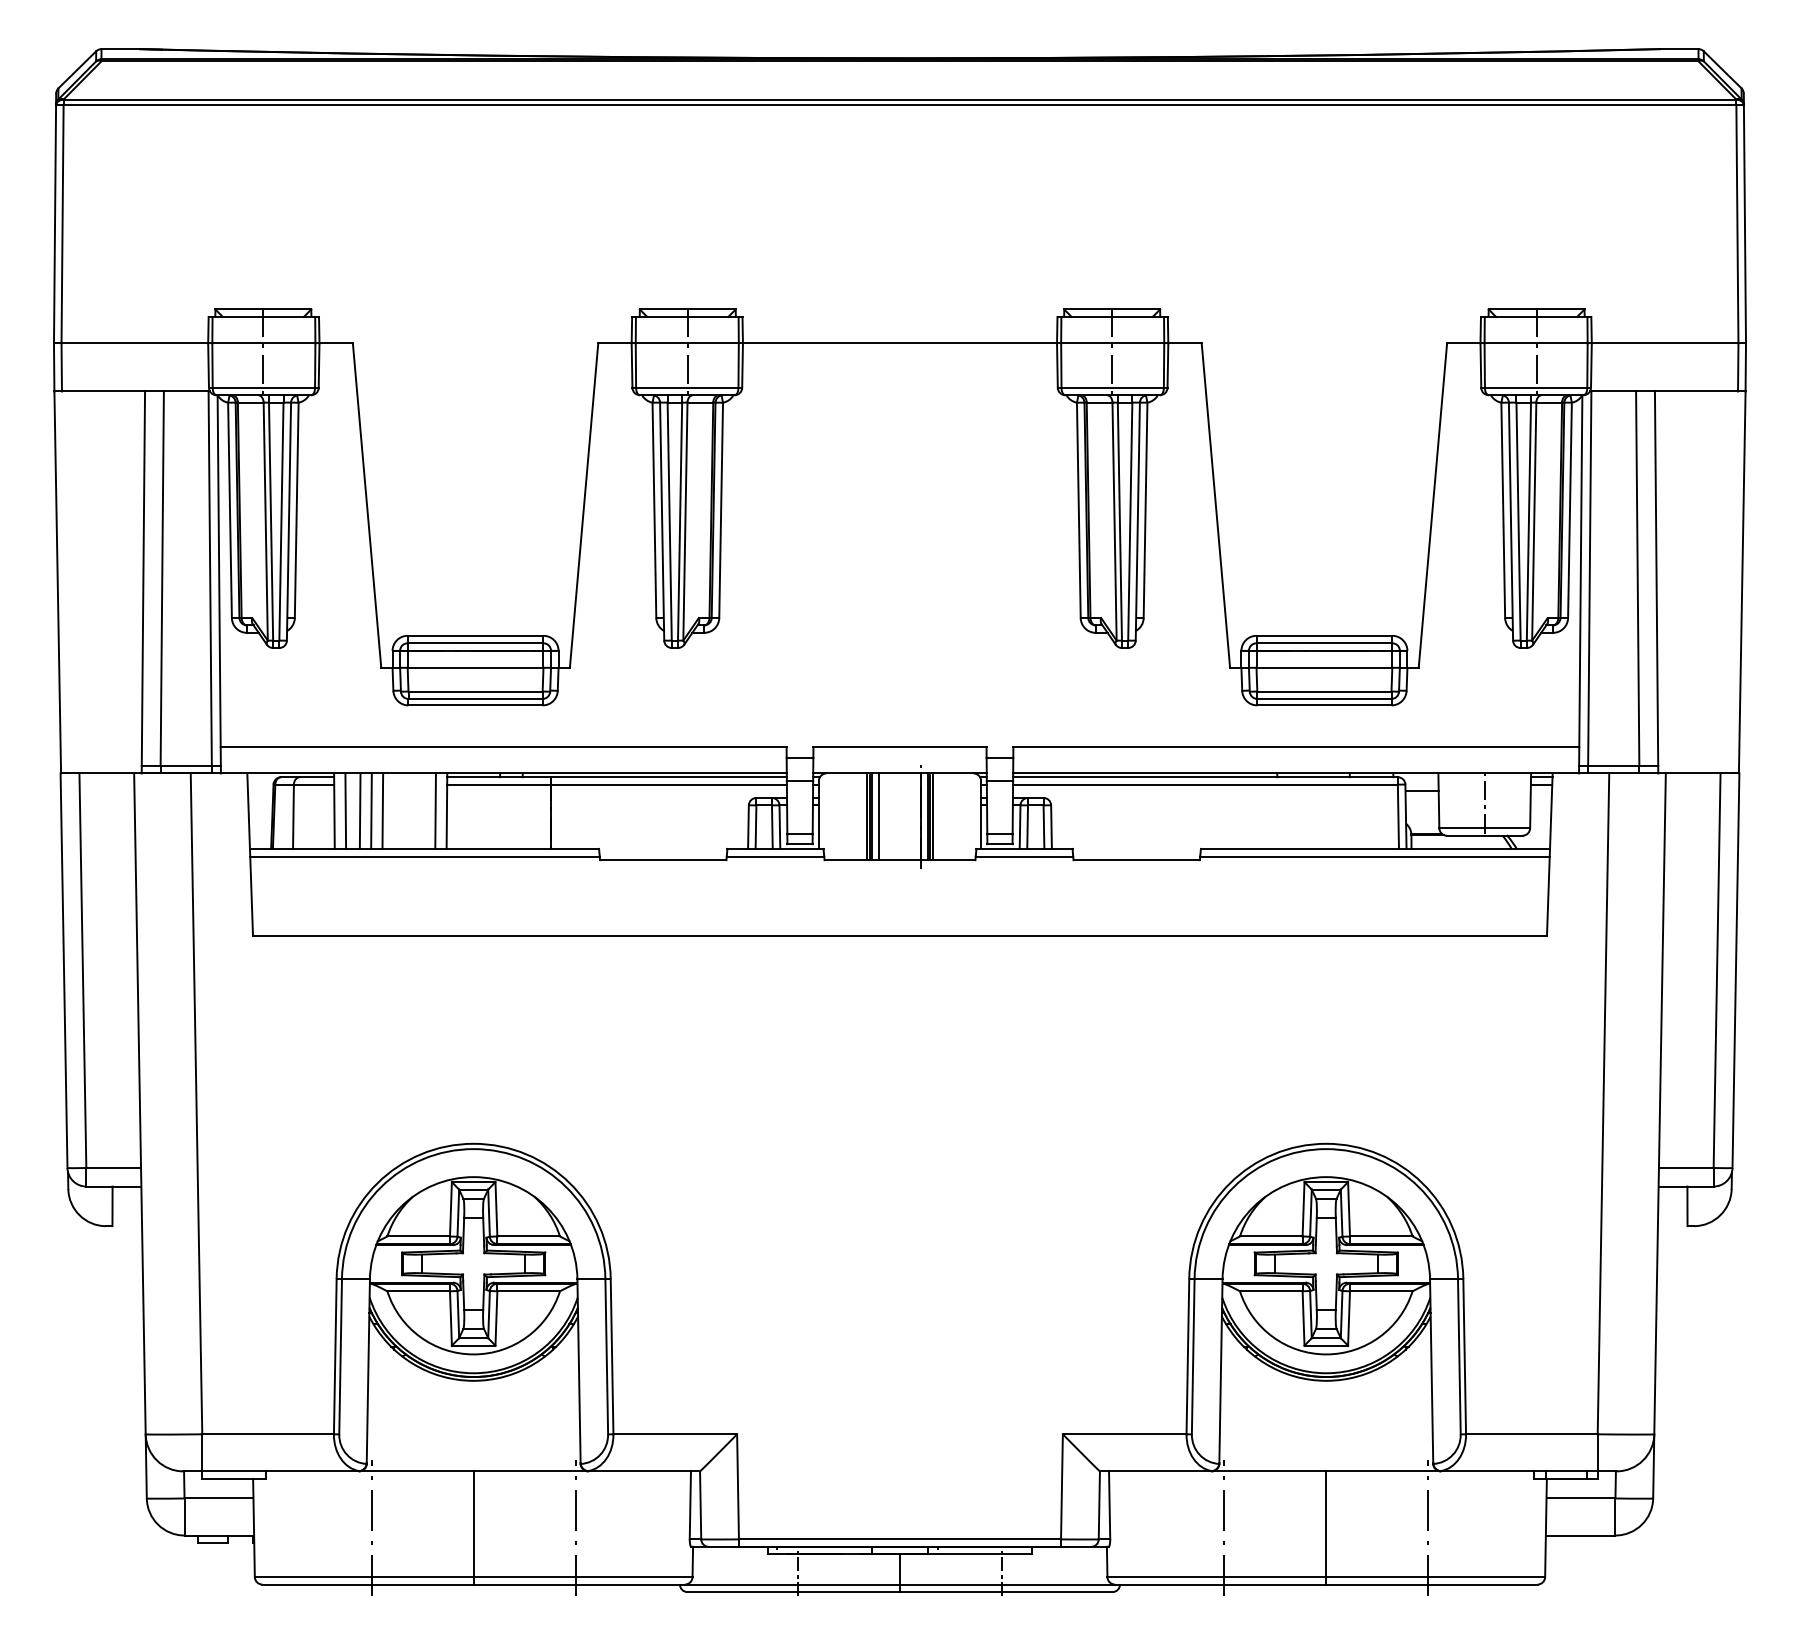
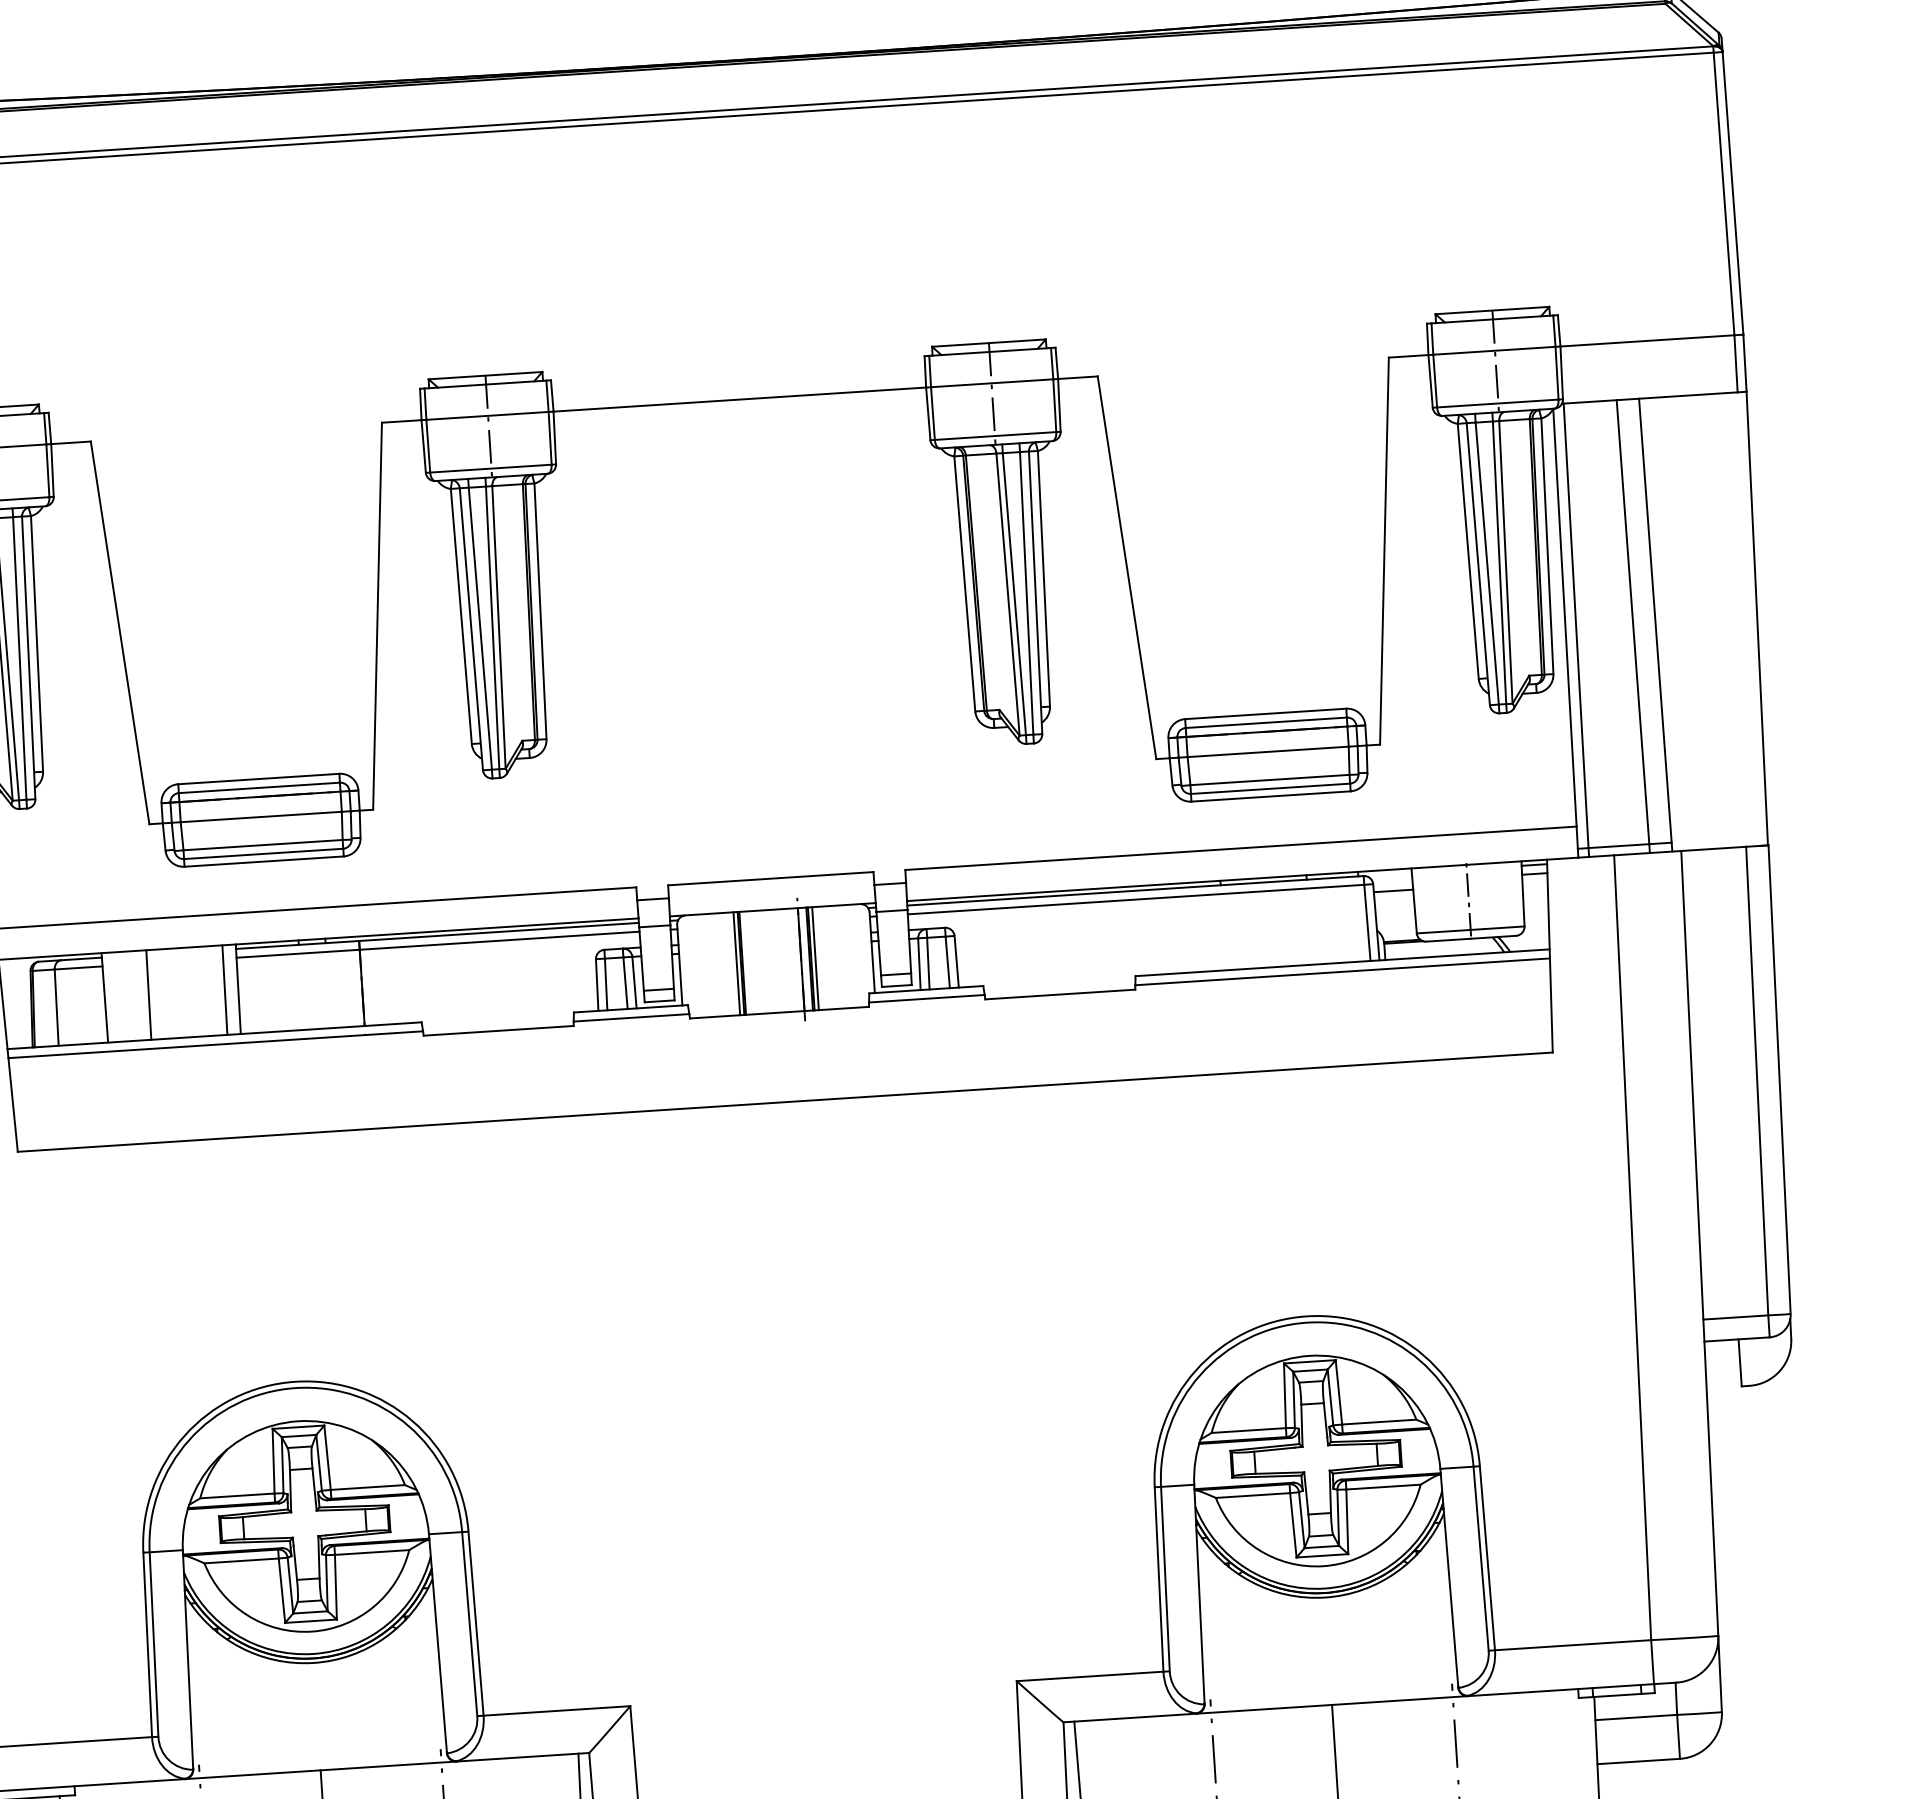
line: (345, 810) -> (117, 996), removed
line: (359, 810) -> (134, 995), removed
line: (382, 810) -> (161, 993), removed
line: (878, 816) -> (750, 962), removed

